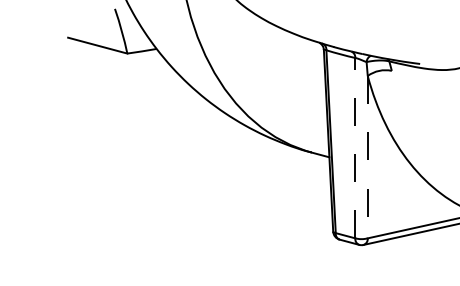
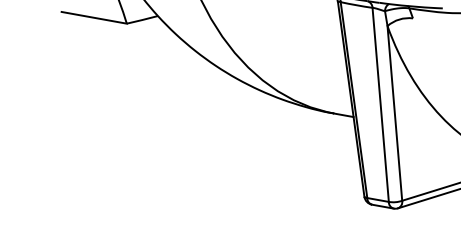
line: (355, 147) -> (380, 104), dashed -> solid
line: (367, 157) -> (394, 113), dashed -> solid

